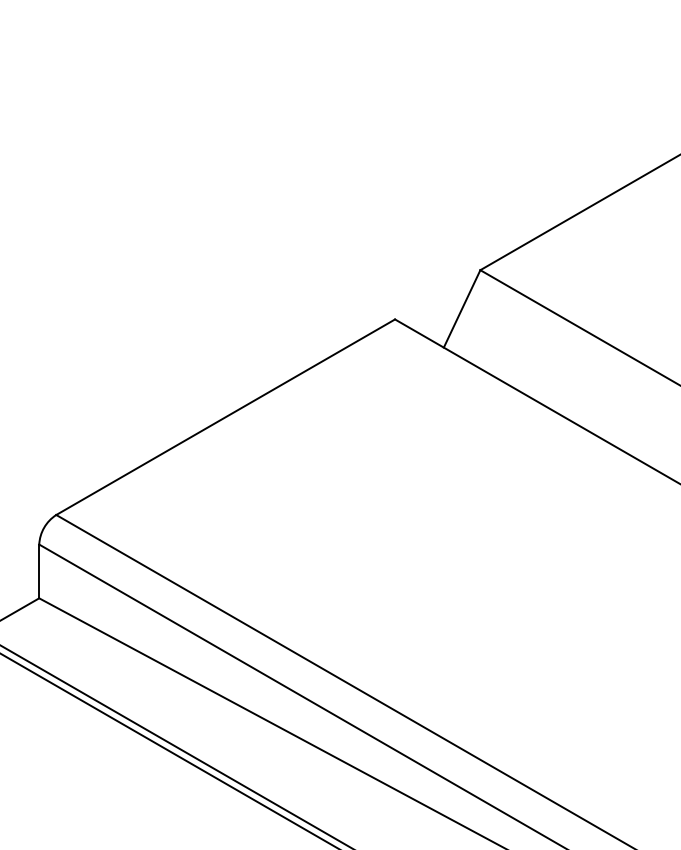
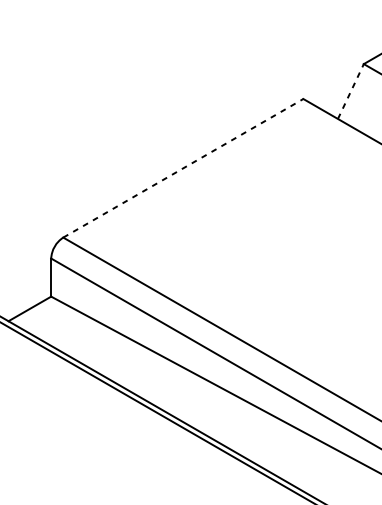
line: (462, 308) -> (351, 91), solid -> dashed
line: (225, 417) -> (183, 168), solid -> dashed

